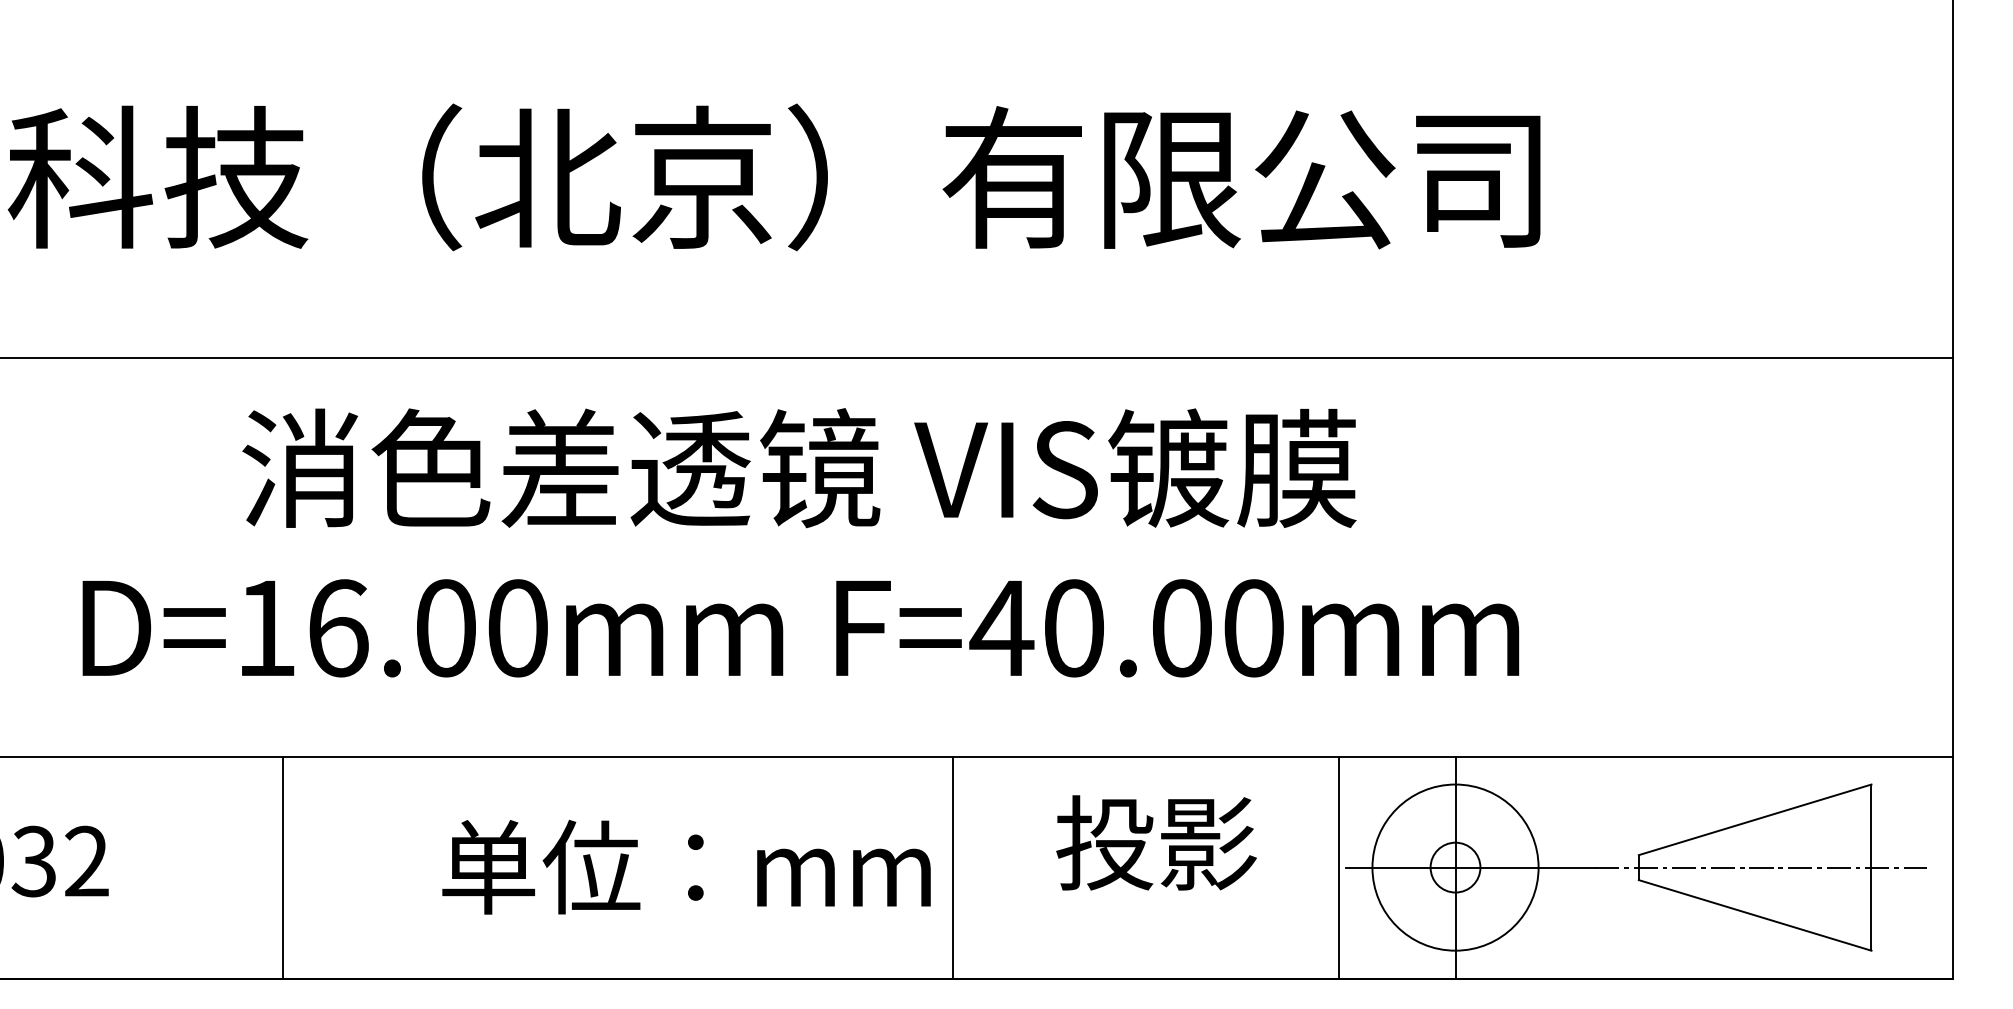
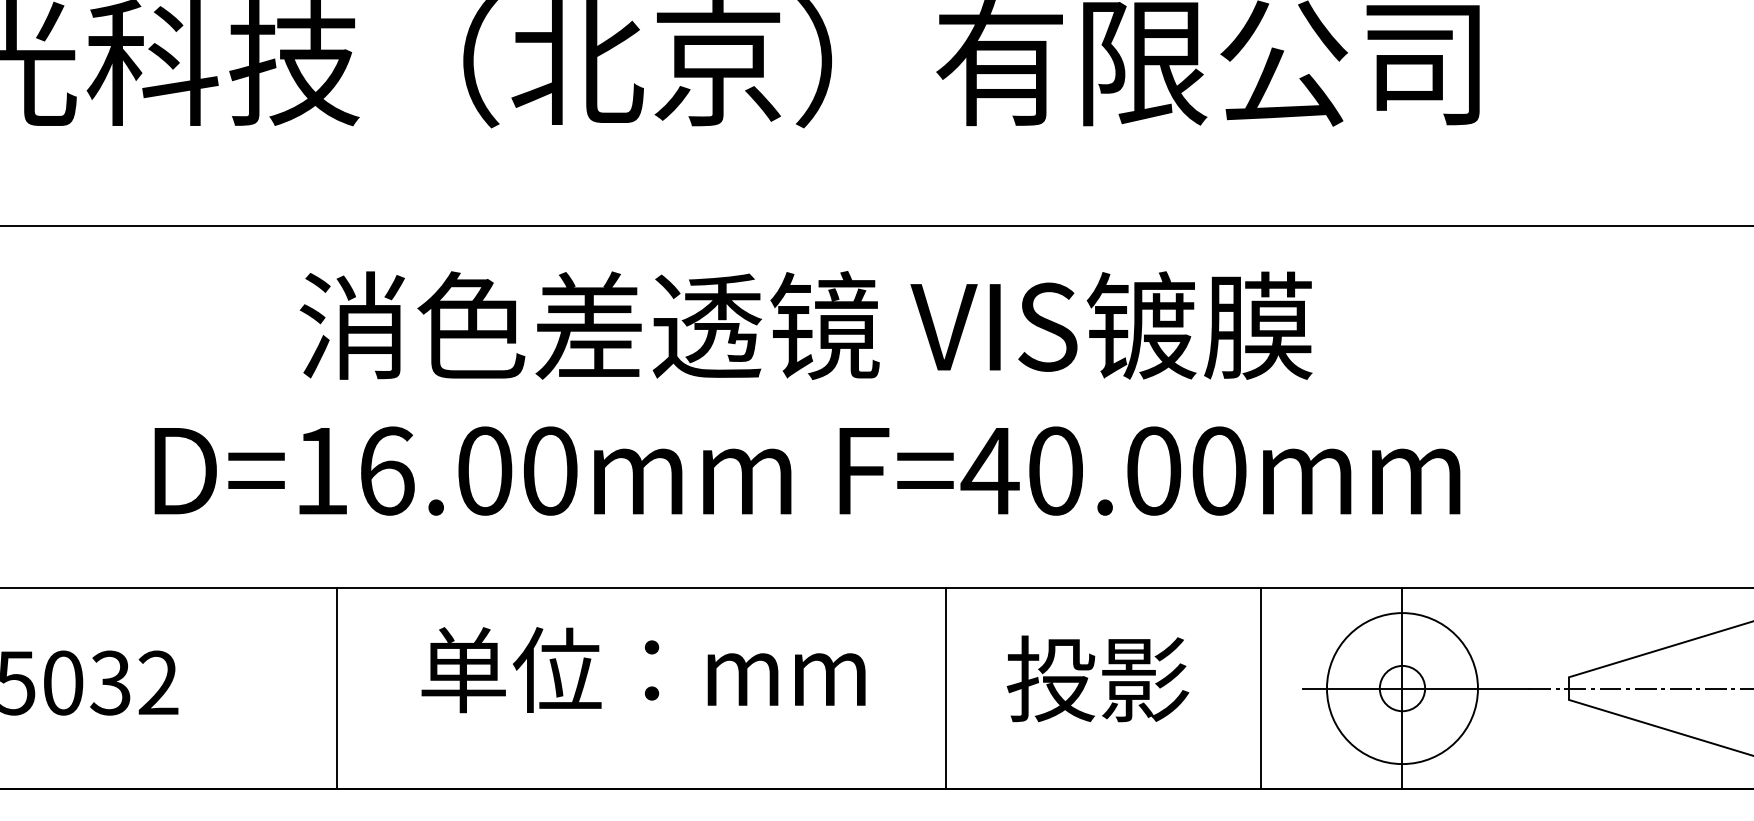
text: (1156, 842) -> (1097, 678), moved
text: (686, 866) -> (643, 669), moved
line: (1338, 867) -> (1260, 688), moved

